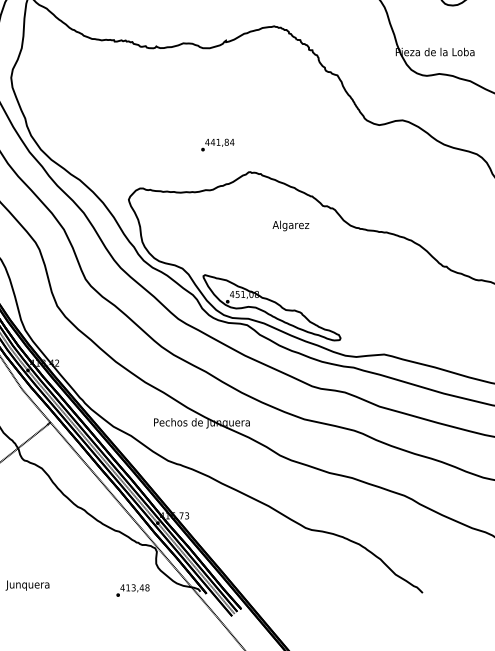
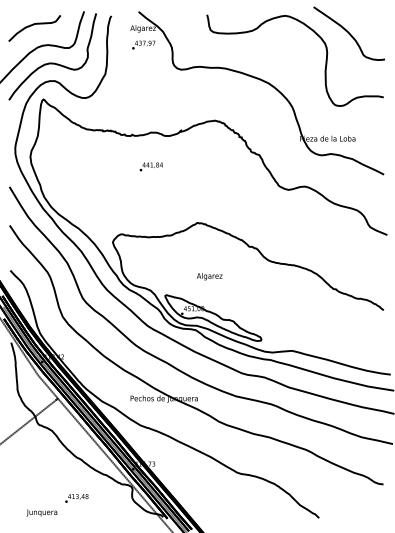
text: (216, 144) -> (150, 166), moved
text: (290, 225) -> (209, 276), moved
text: (132, 590) -> (76, 498), moved

